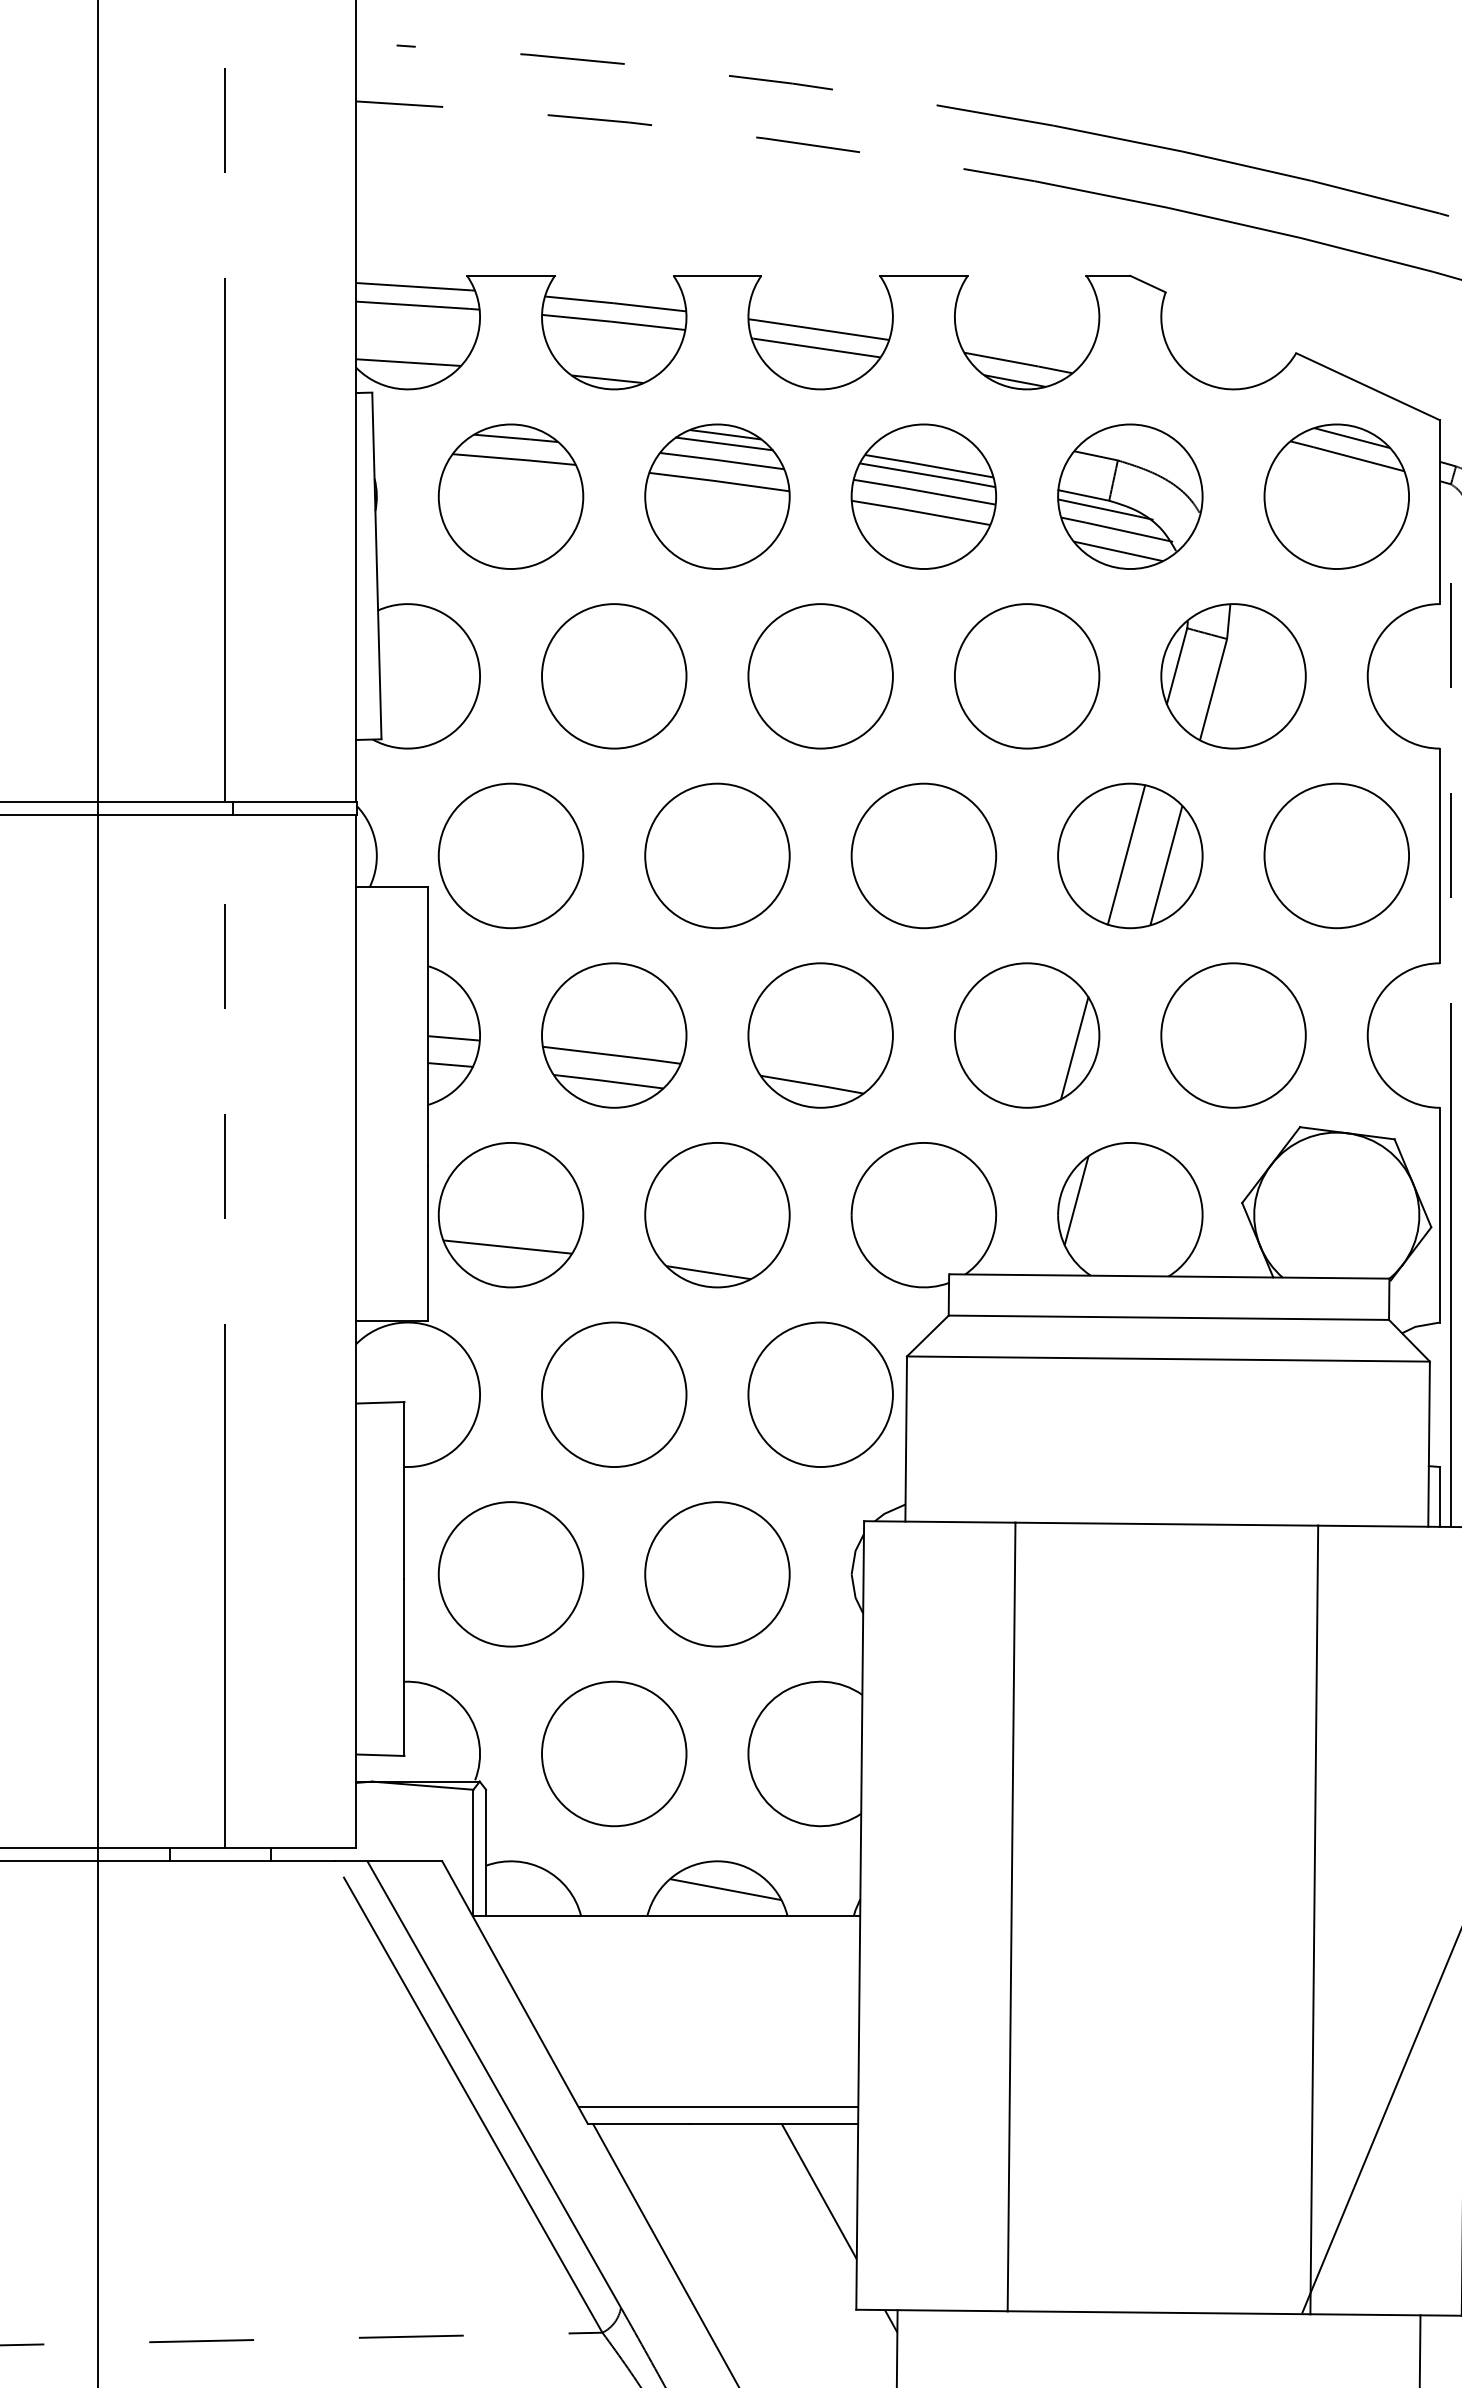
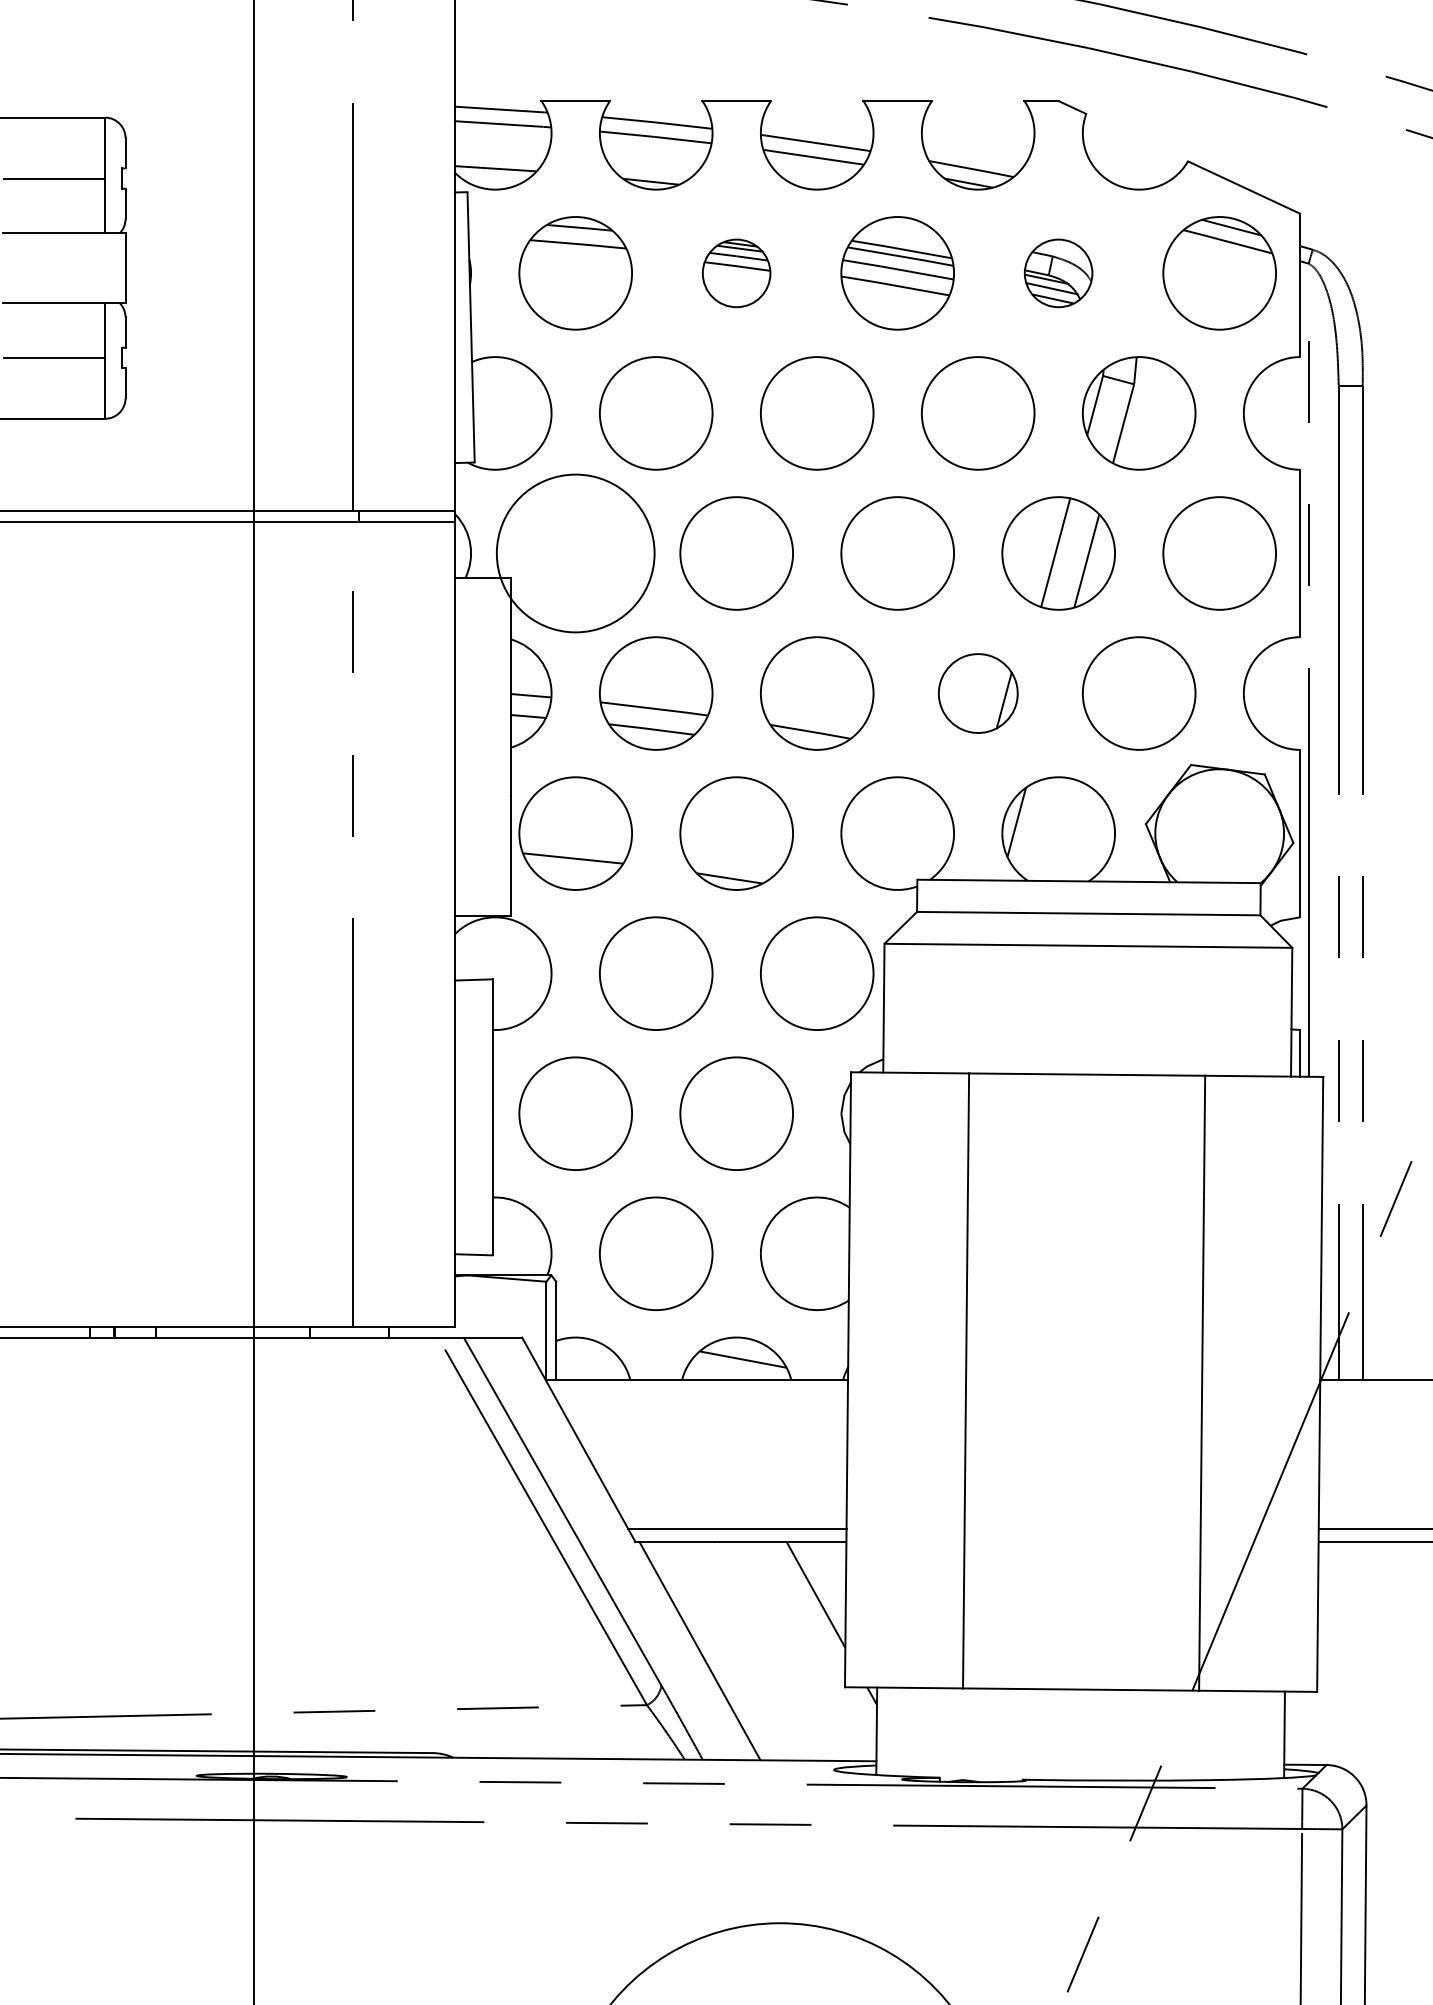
part: (717, 496) -> (736, 273), size x0.6
part: (1130, 496) -> (1058, 273), size x0.6
circle: (510, 855) -> (575, 553), size x1.4
part: (1027, 1035) -> (978, 693), size x0.7

